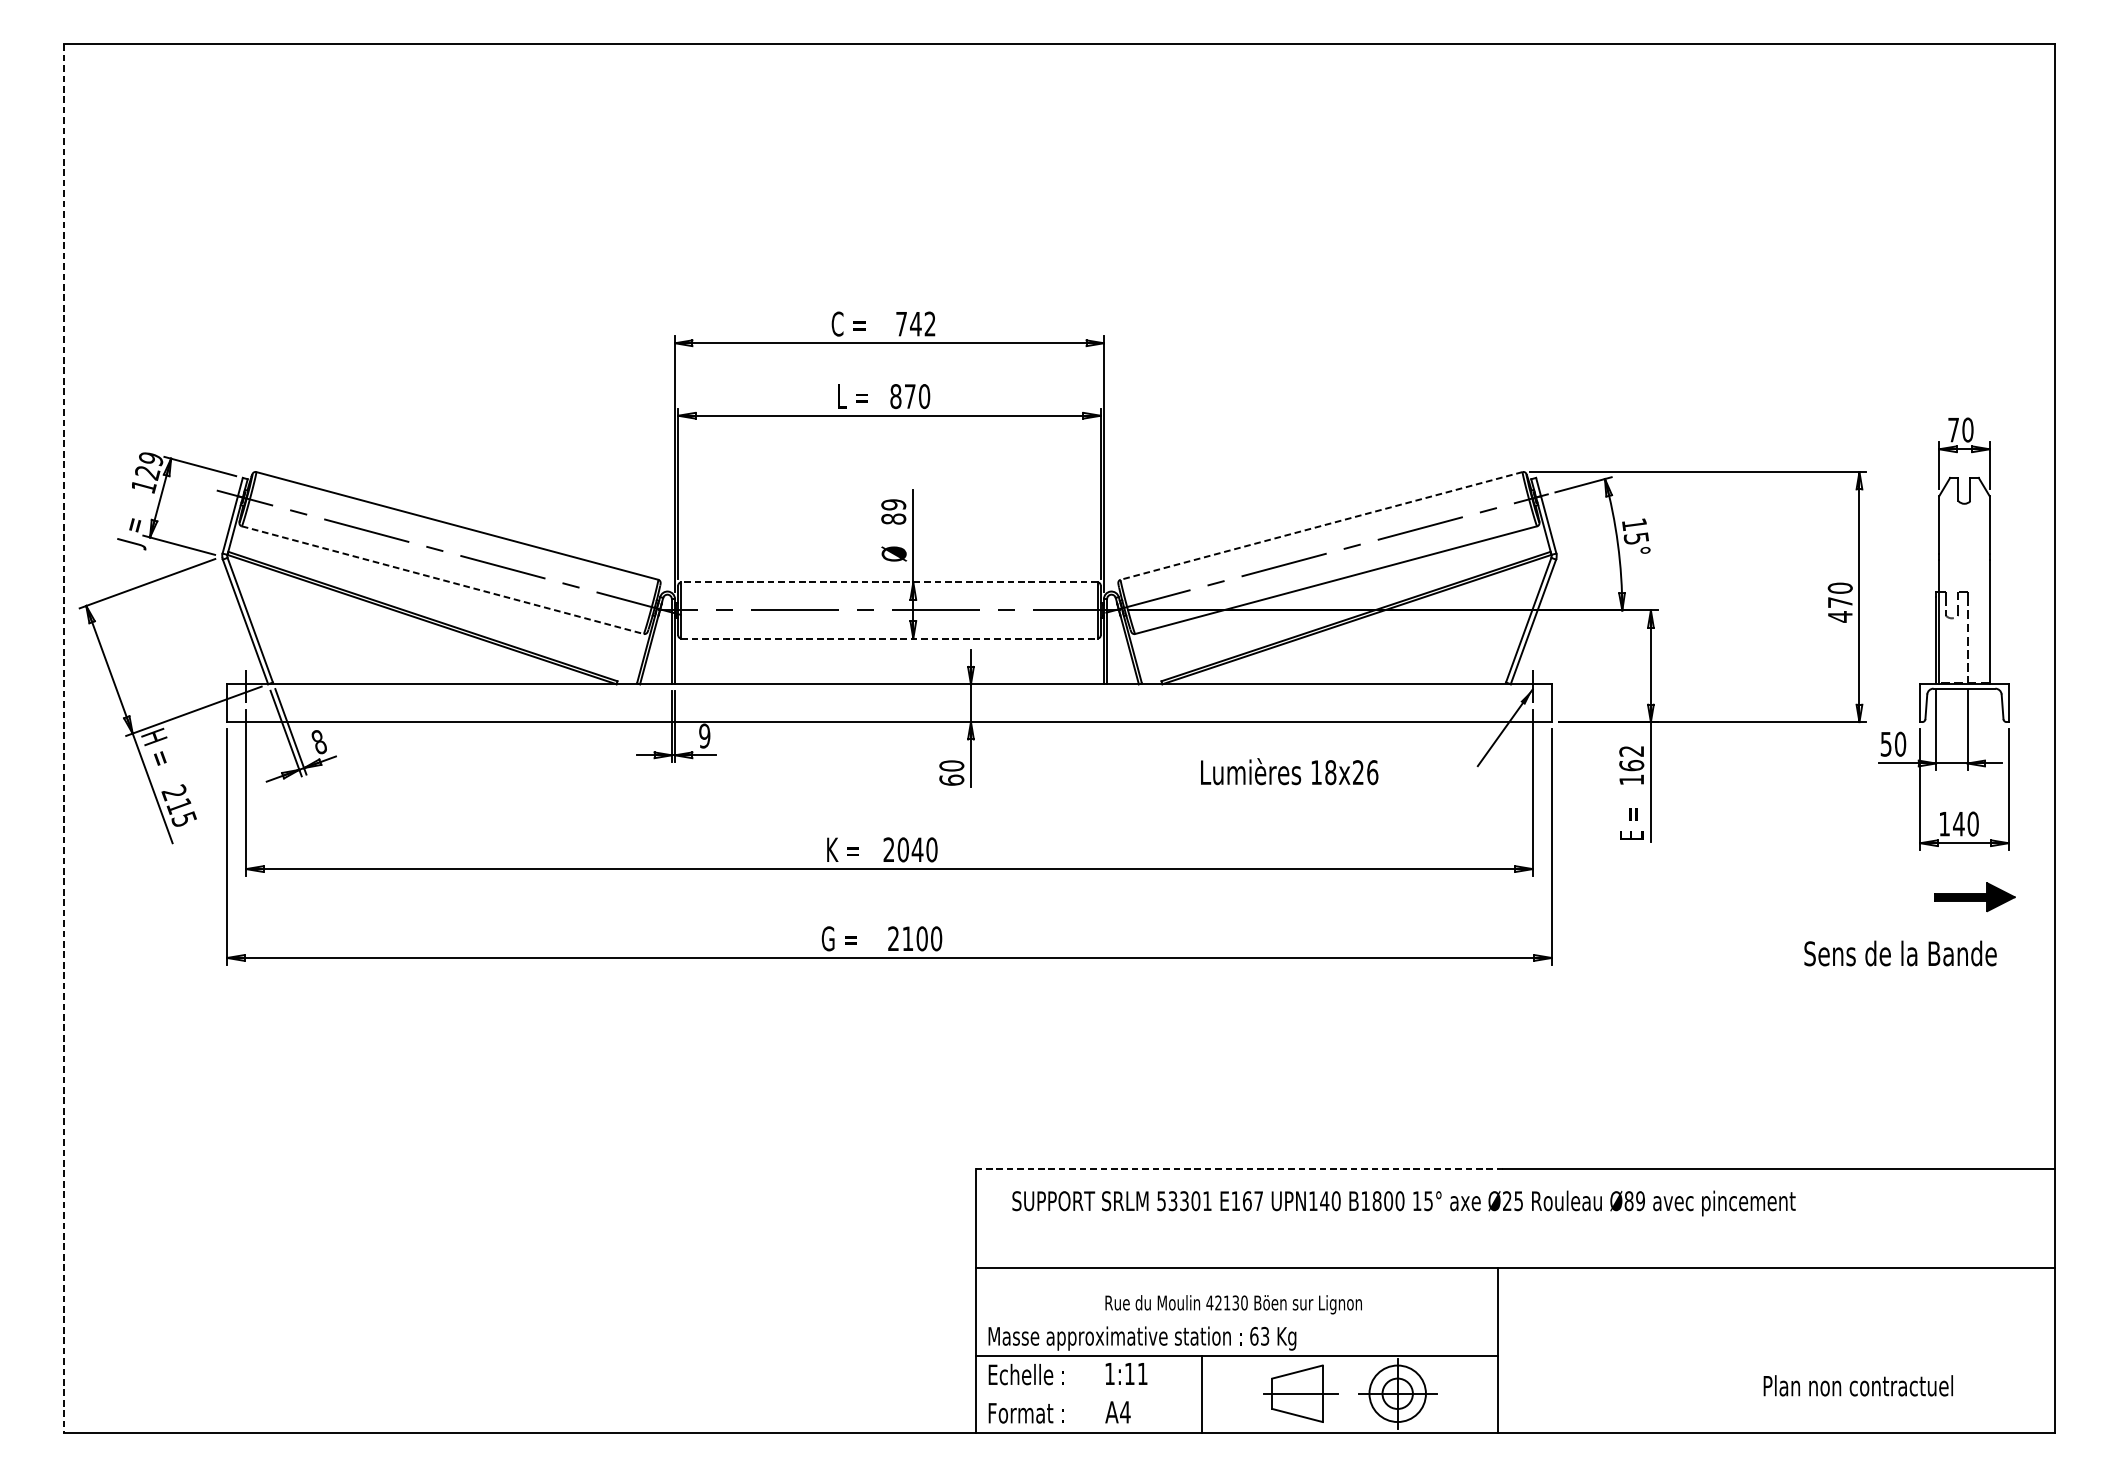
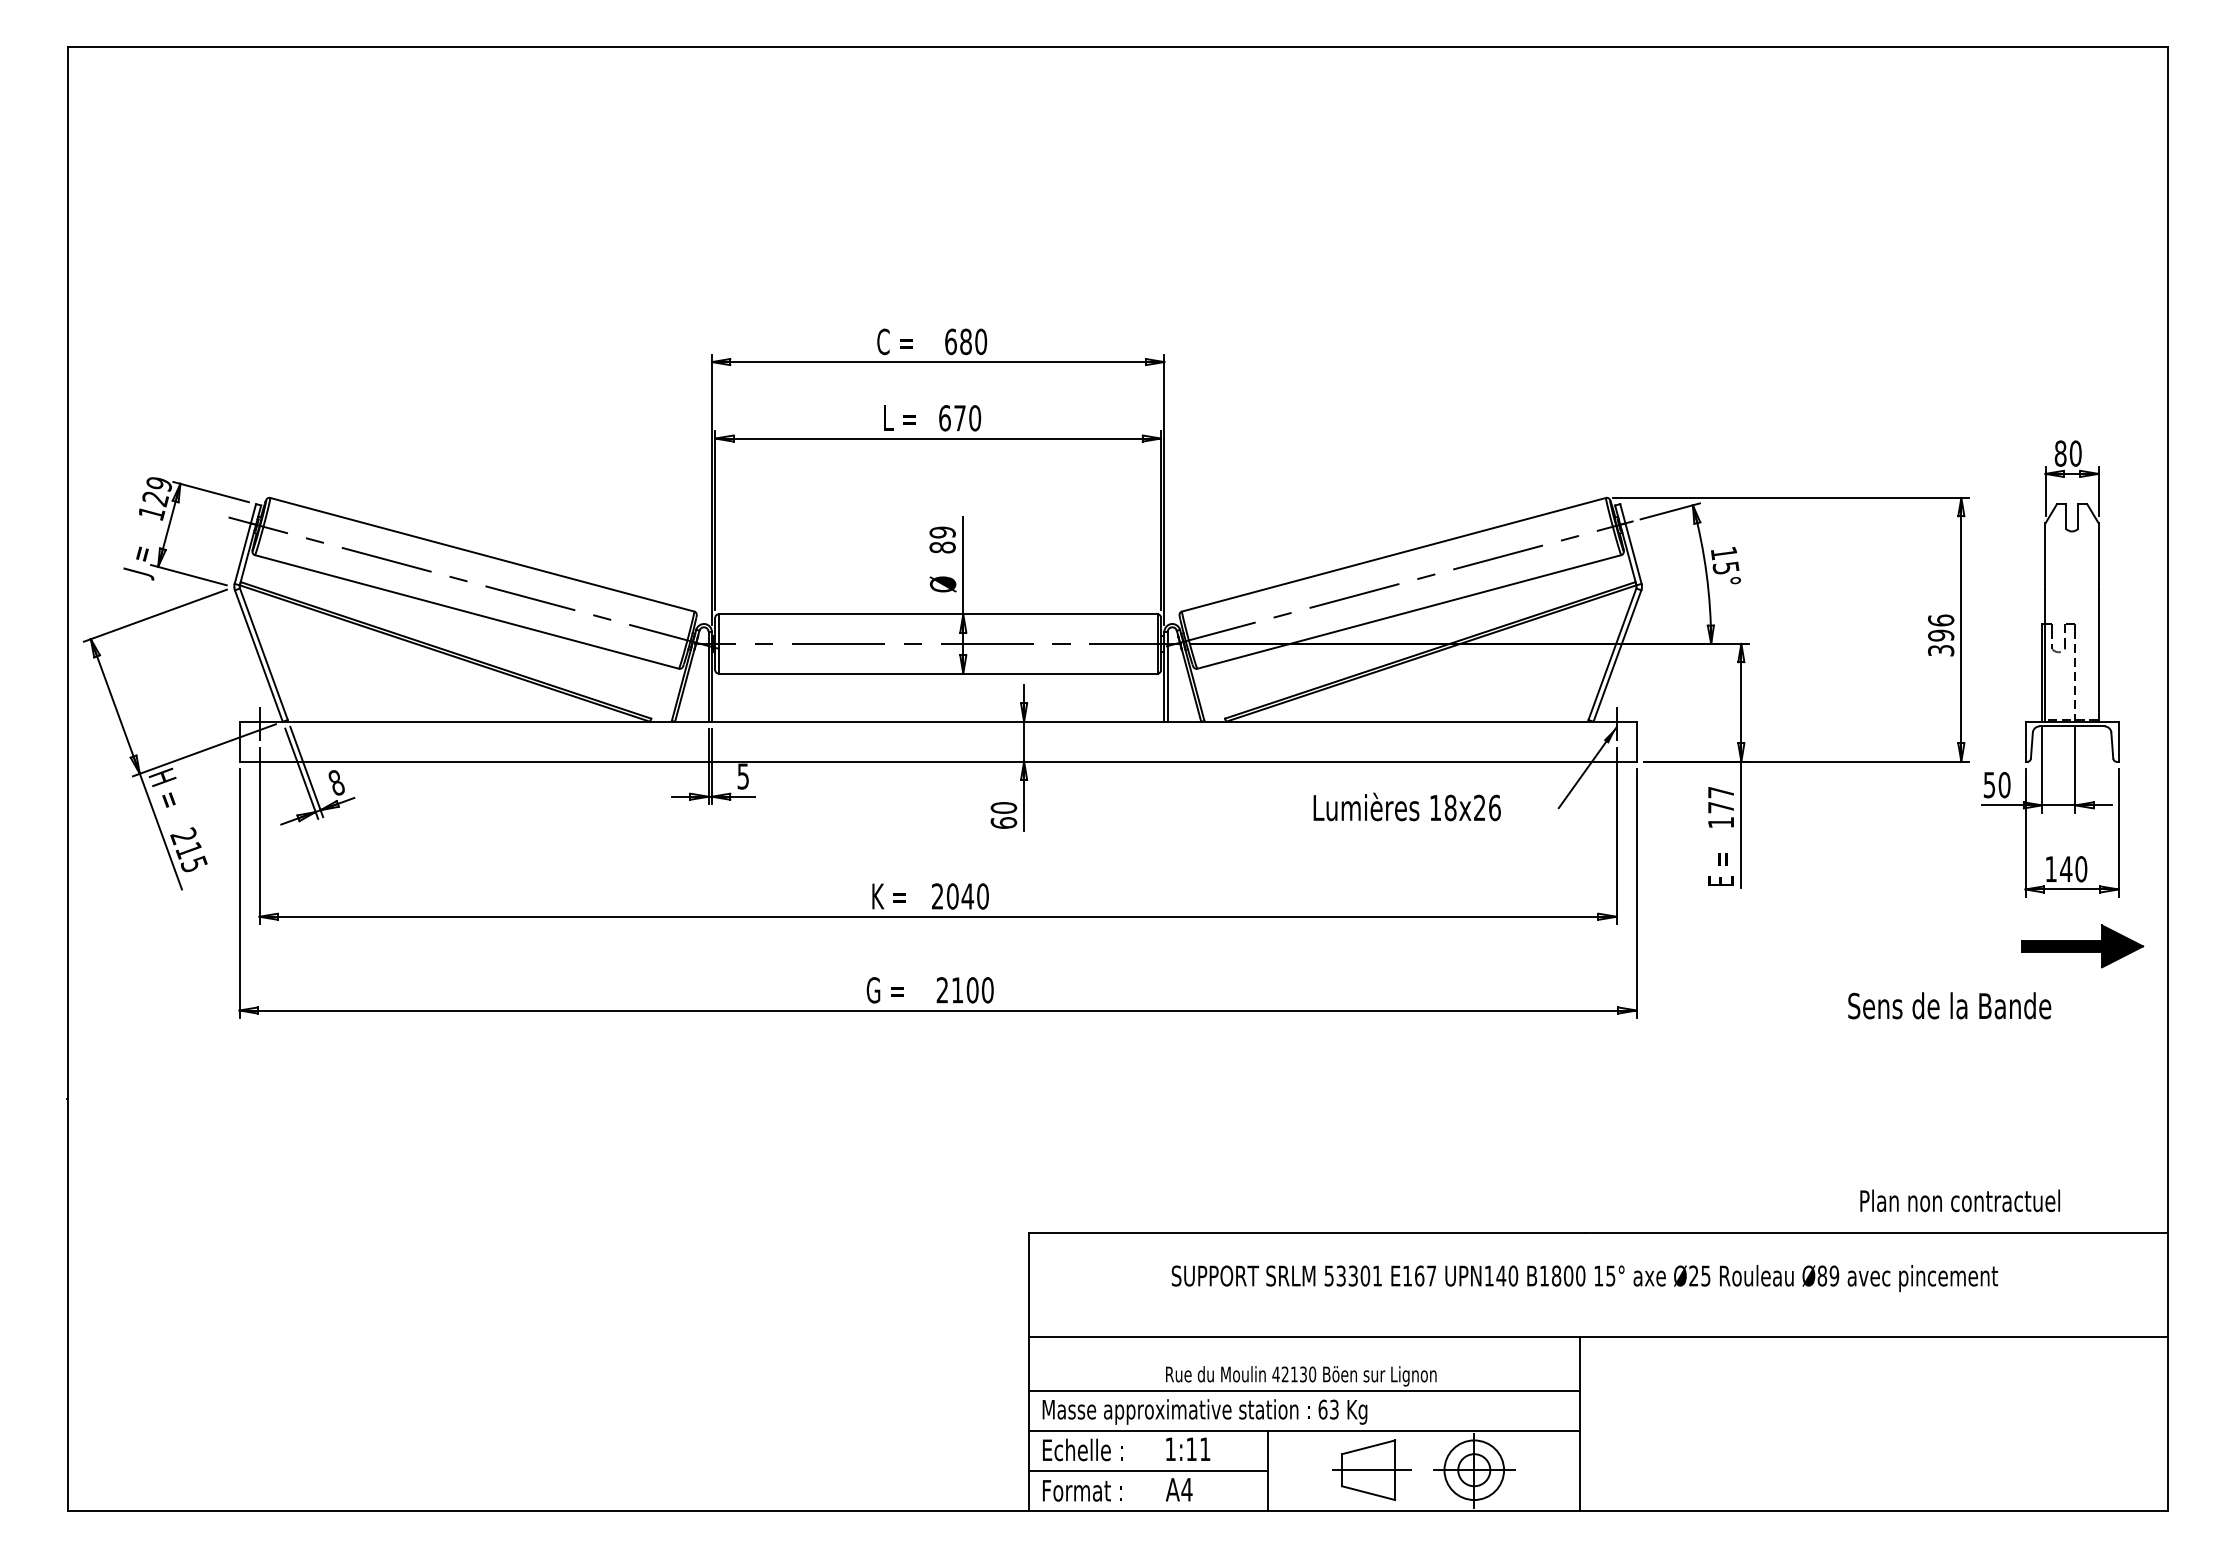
text: (916, 323) -> (966, 341), 742 -> 680
text: (895, 396) -> (944, 418), 870 -> 670
text: (1953, 429) -> (2060, 453), 70 -> 80
line: (1321, 525) -> (1393, 554), dashed -> solid
line: (443, 580) -> (467, 612), dashed -> solid
line: (889, 582) -> (938, 614), dashed -> solid
text: (1840, 602) -> (1941, 635), 470 -> 396
line: (889, 638) -> (938, 673), dashed -> solid
text: (704, 736) -> (743, 776), 9 -> 5
line: (64, 738) -> (67, 779), dashed -> solid
text: (1632, 758) -> (1721, 800), 162 -> 177
text: (1288, 771) -> (1406, 806), moved
part: (1974, 897) -> (2082, 946), size x1.43
text: (1900, 953) -> (1949, 1005), moved
line: (1238, 1169) -> (1306, 1233), dashed -> solid
text: (1403, 1203) -> (1584, 1278), moved
line: (1236, 1318) -> (1304, 1390), added
text: (1857, 1385) -> (1959, 1200), moved
line: (1088, 1394) -> (1148, 1471), added

